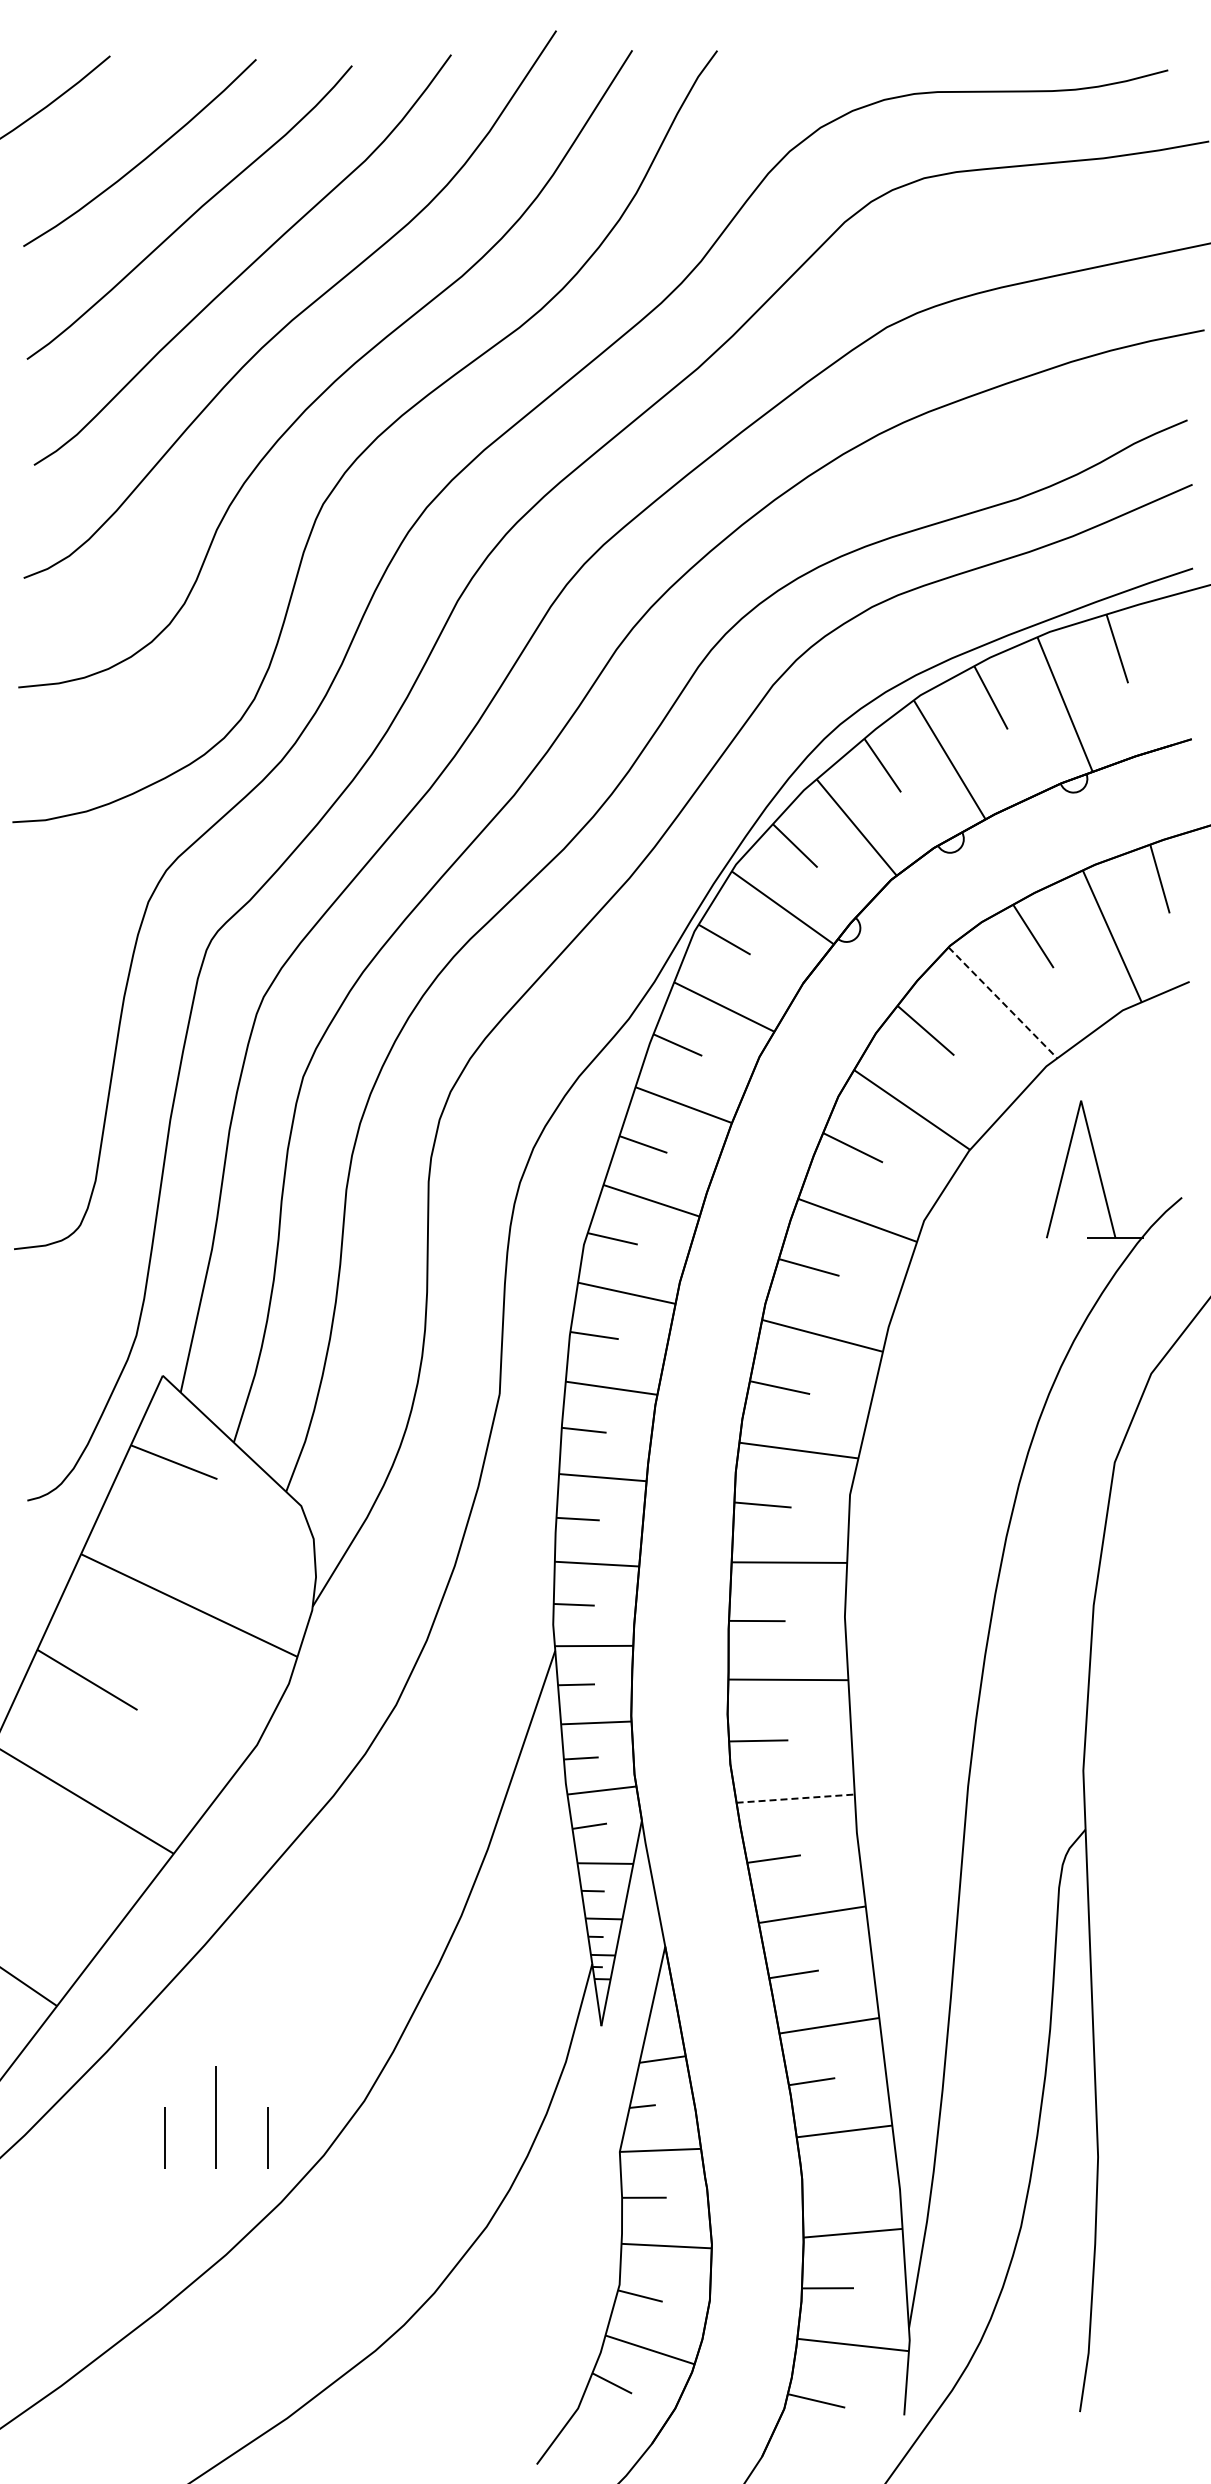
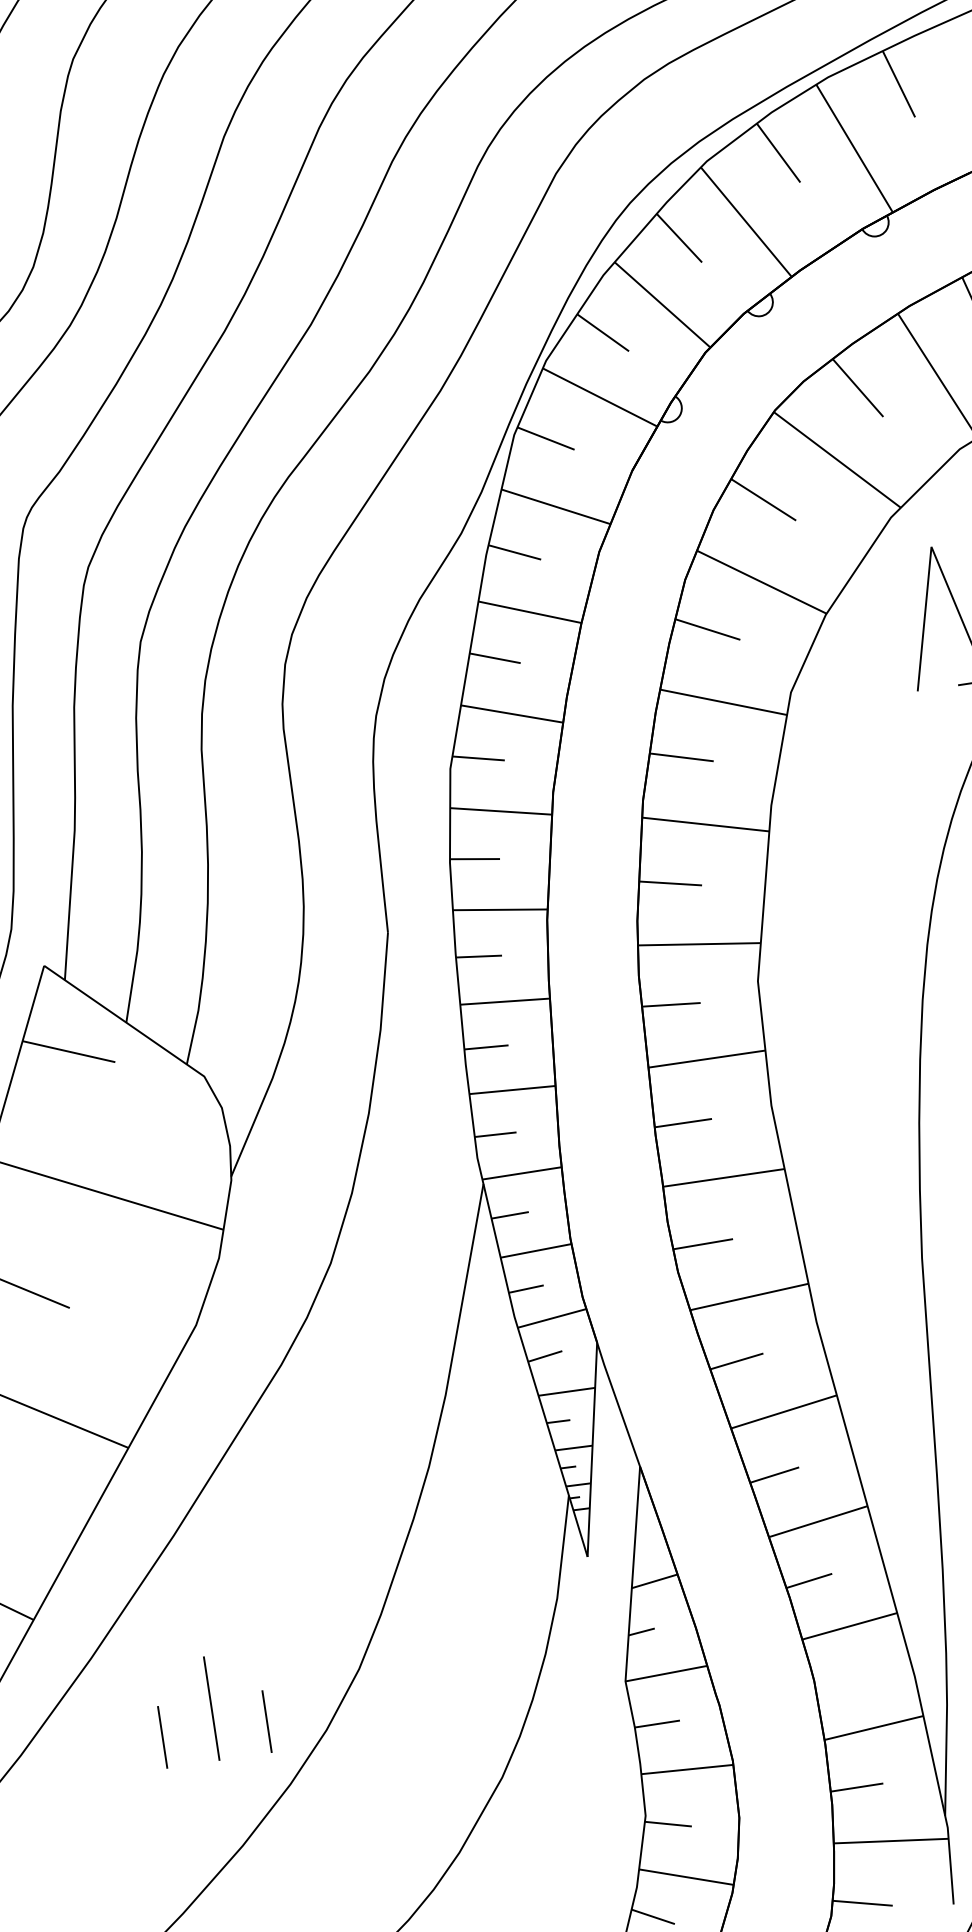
line: (1002, 1002) -> (836, 459), dashed -> solid
line: (796, 1798) -> (750, 1296), dashed -> solid

